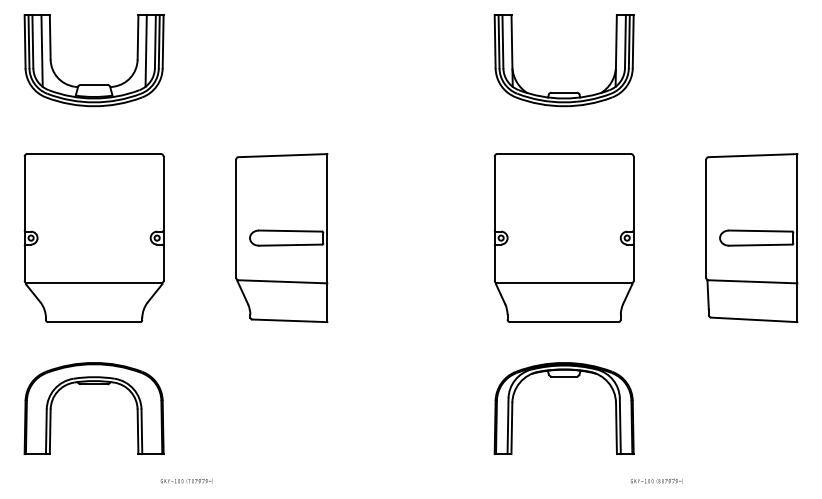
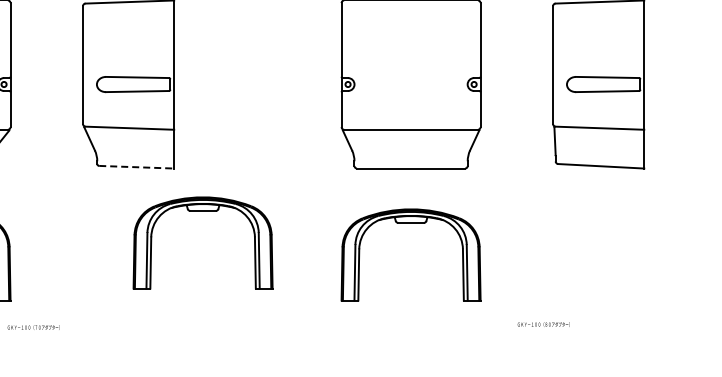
line: (289, 320) -> (136, 166), solid -> dashed
part: (355, 365) -> (202, 211), added
text: (656, 480) -> (543, 323), moved

